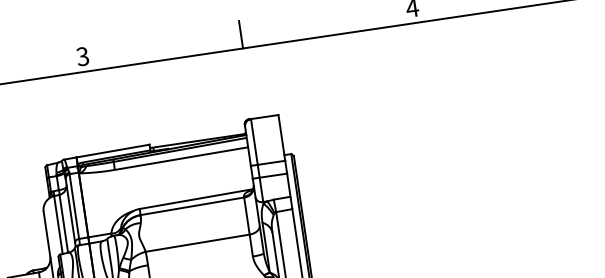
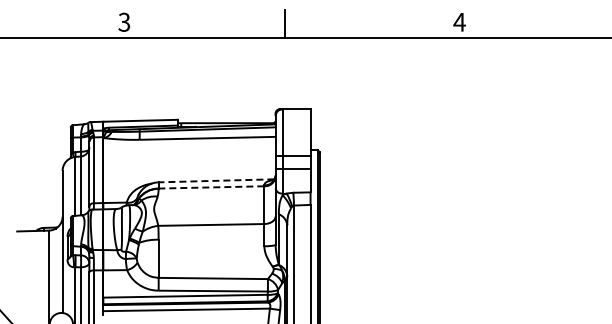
line: (196, 198) -> (216, 180), solid -> dashed
line: (192, 206) -> (211, 187), solid -> dashed

